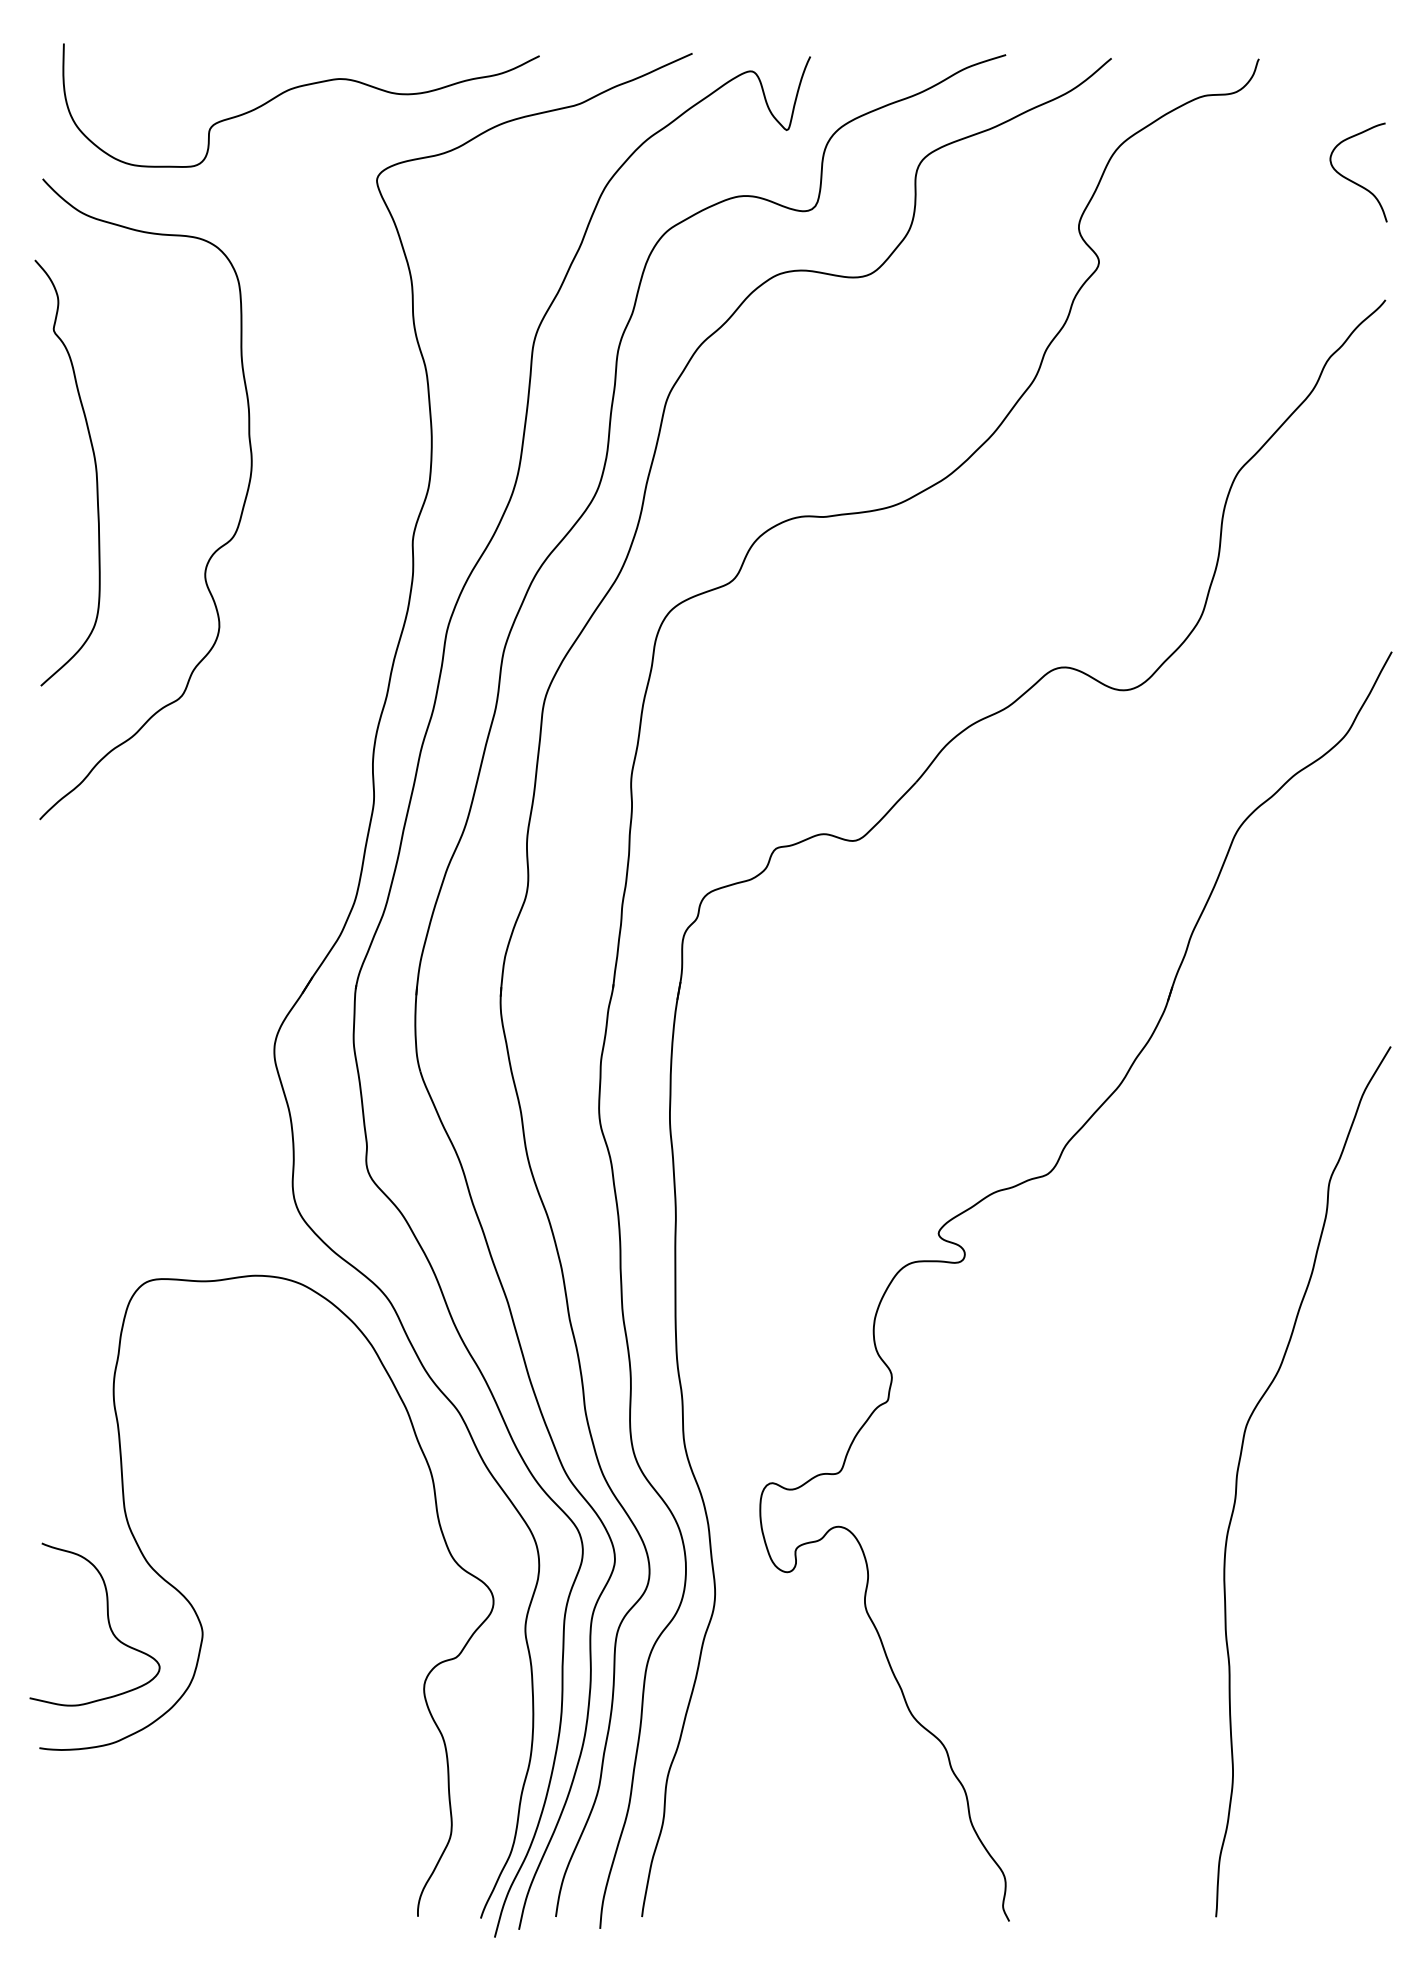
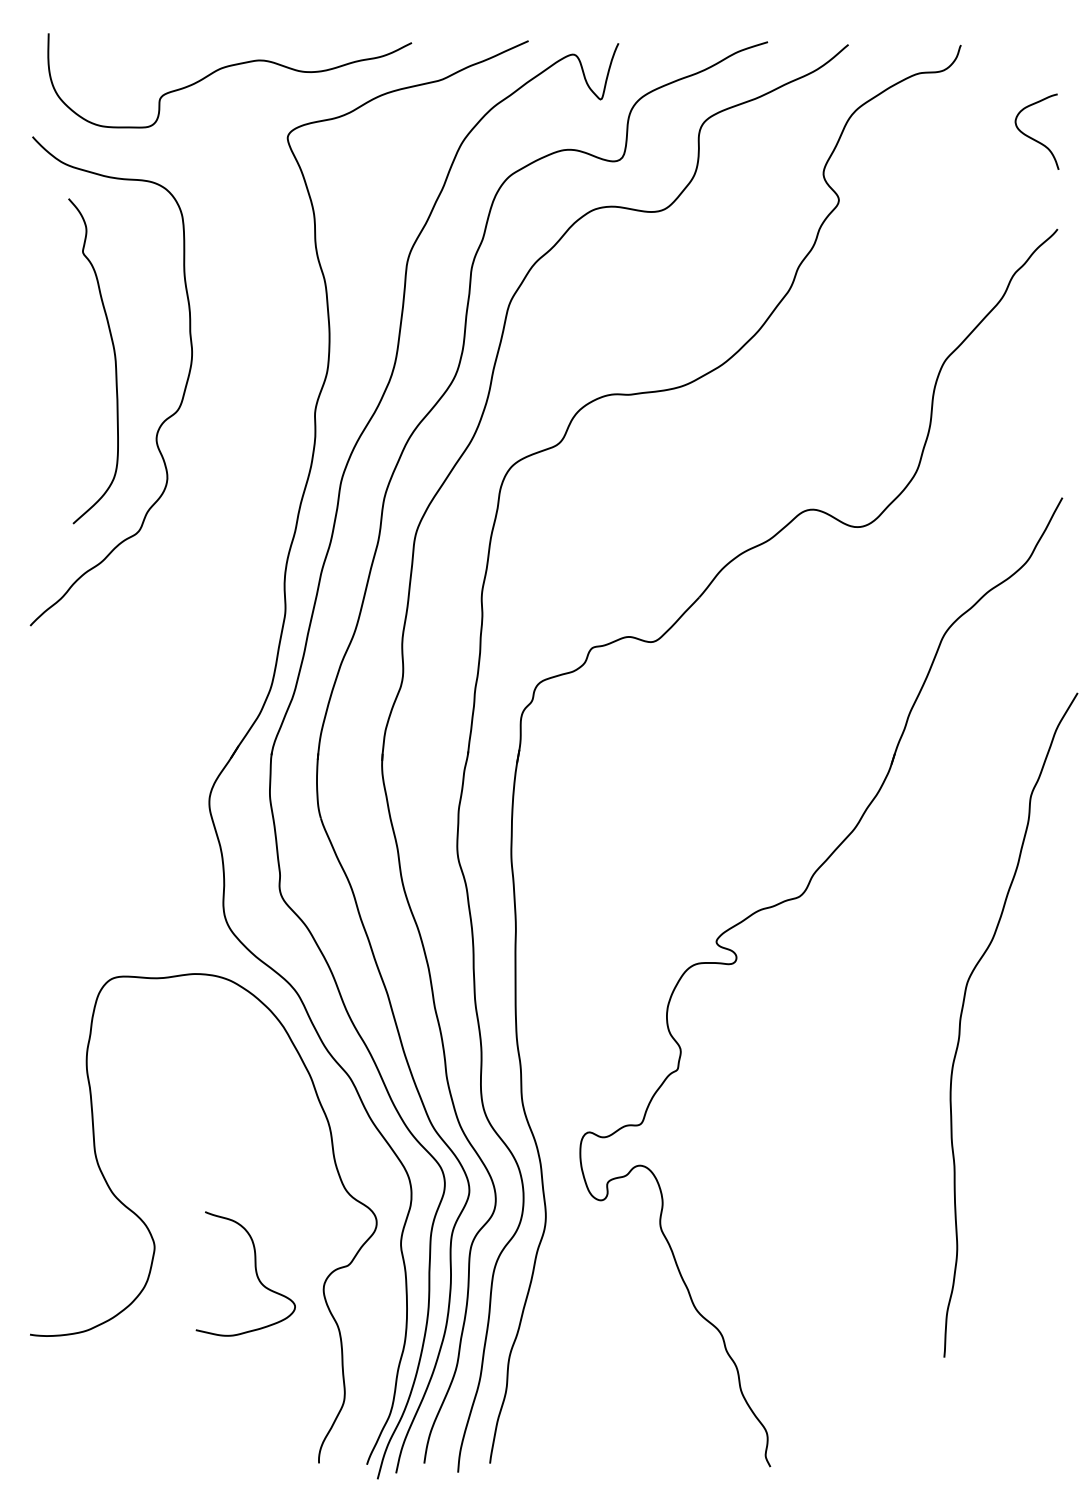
curve: (95, 472) -> (114, 360), moved
curve: (1238, 1474) -> (961, 1019), moved
curve: (107, 1621) -> (255, 1271), moved

